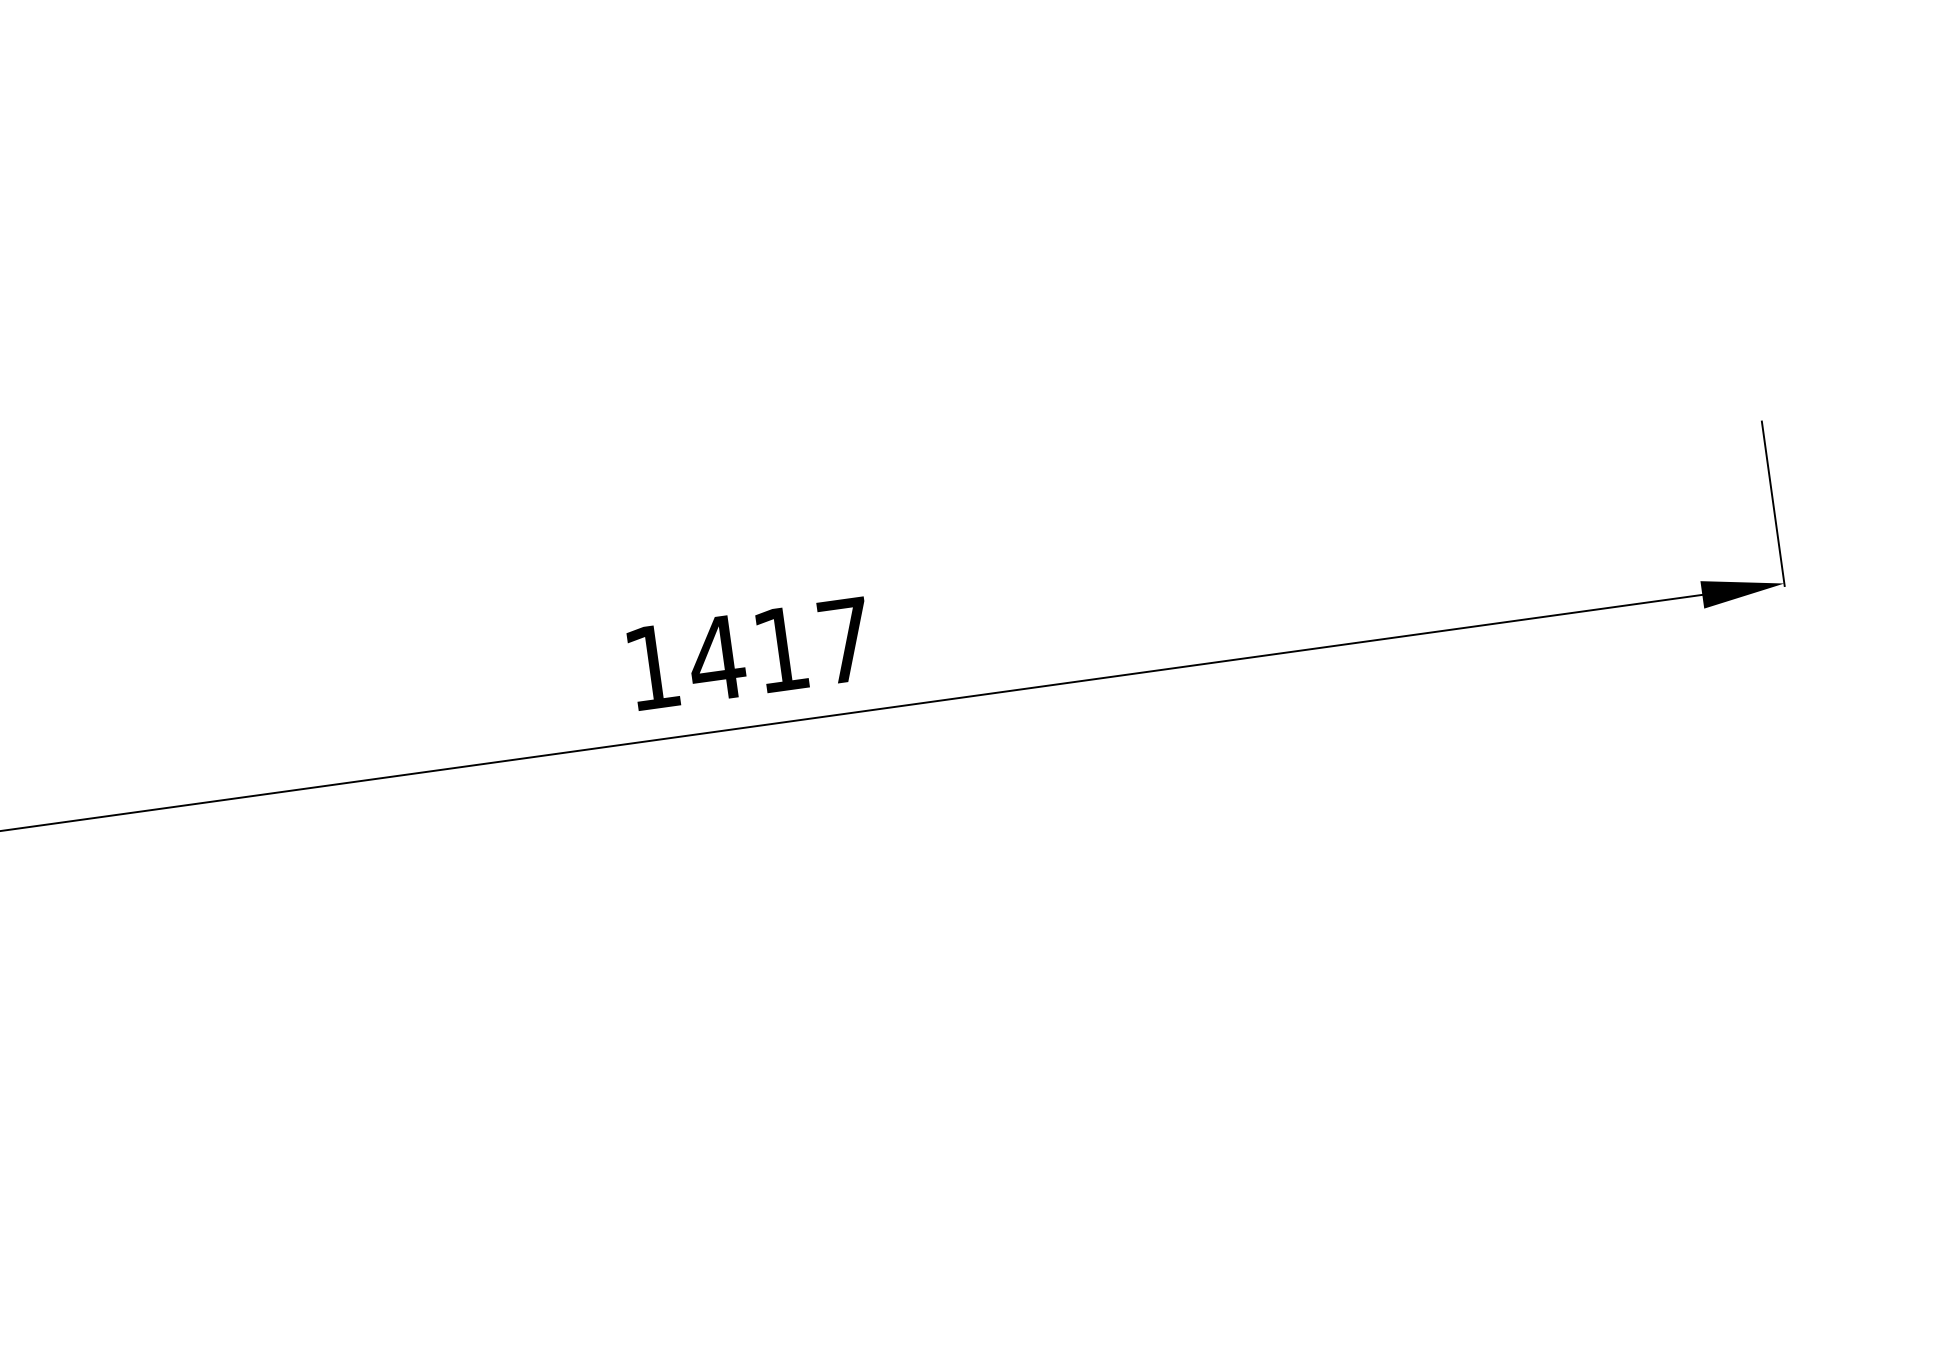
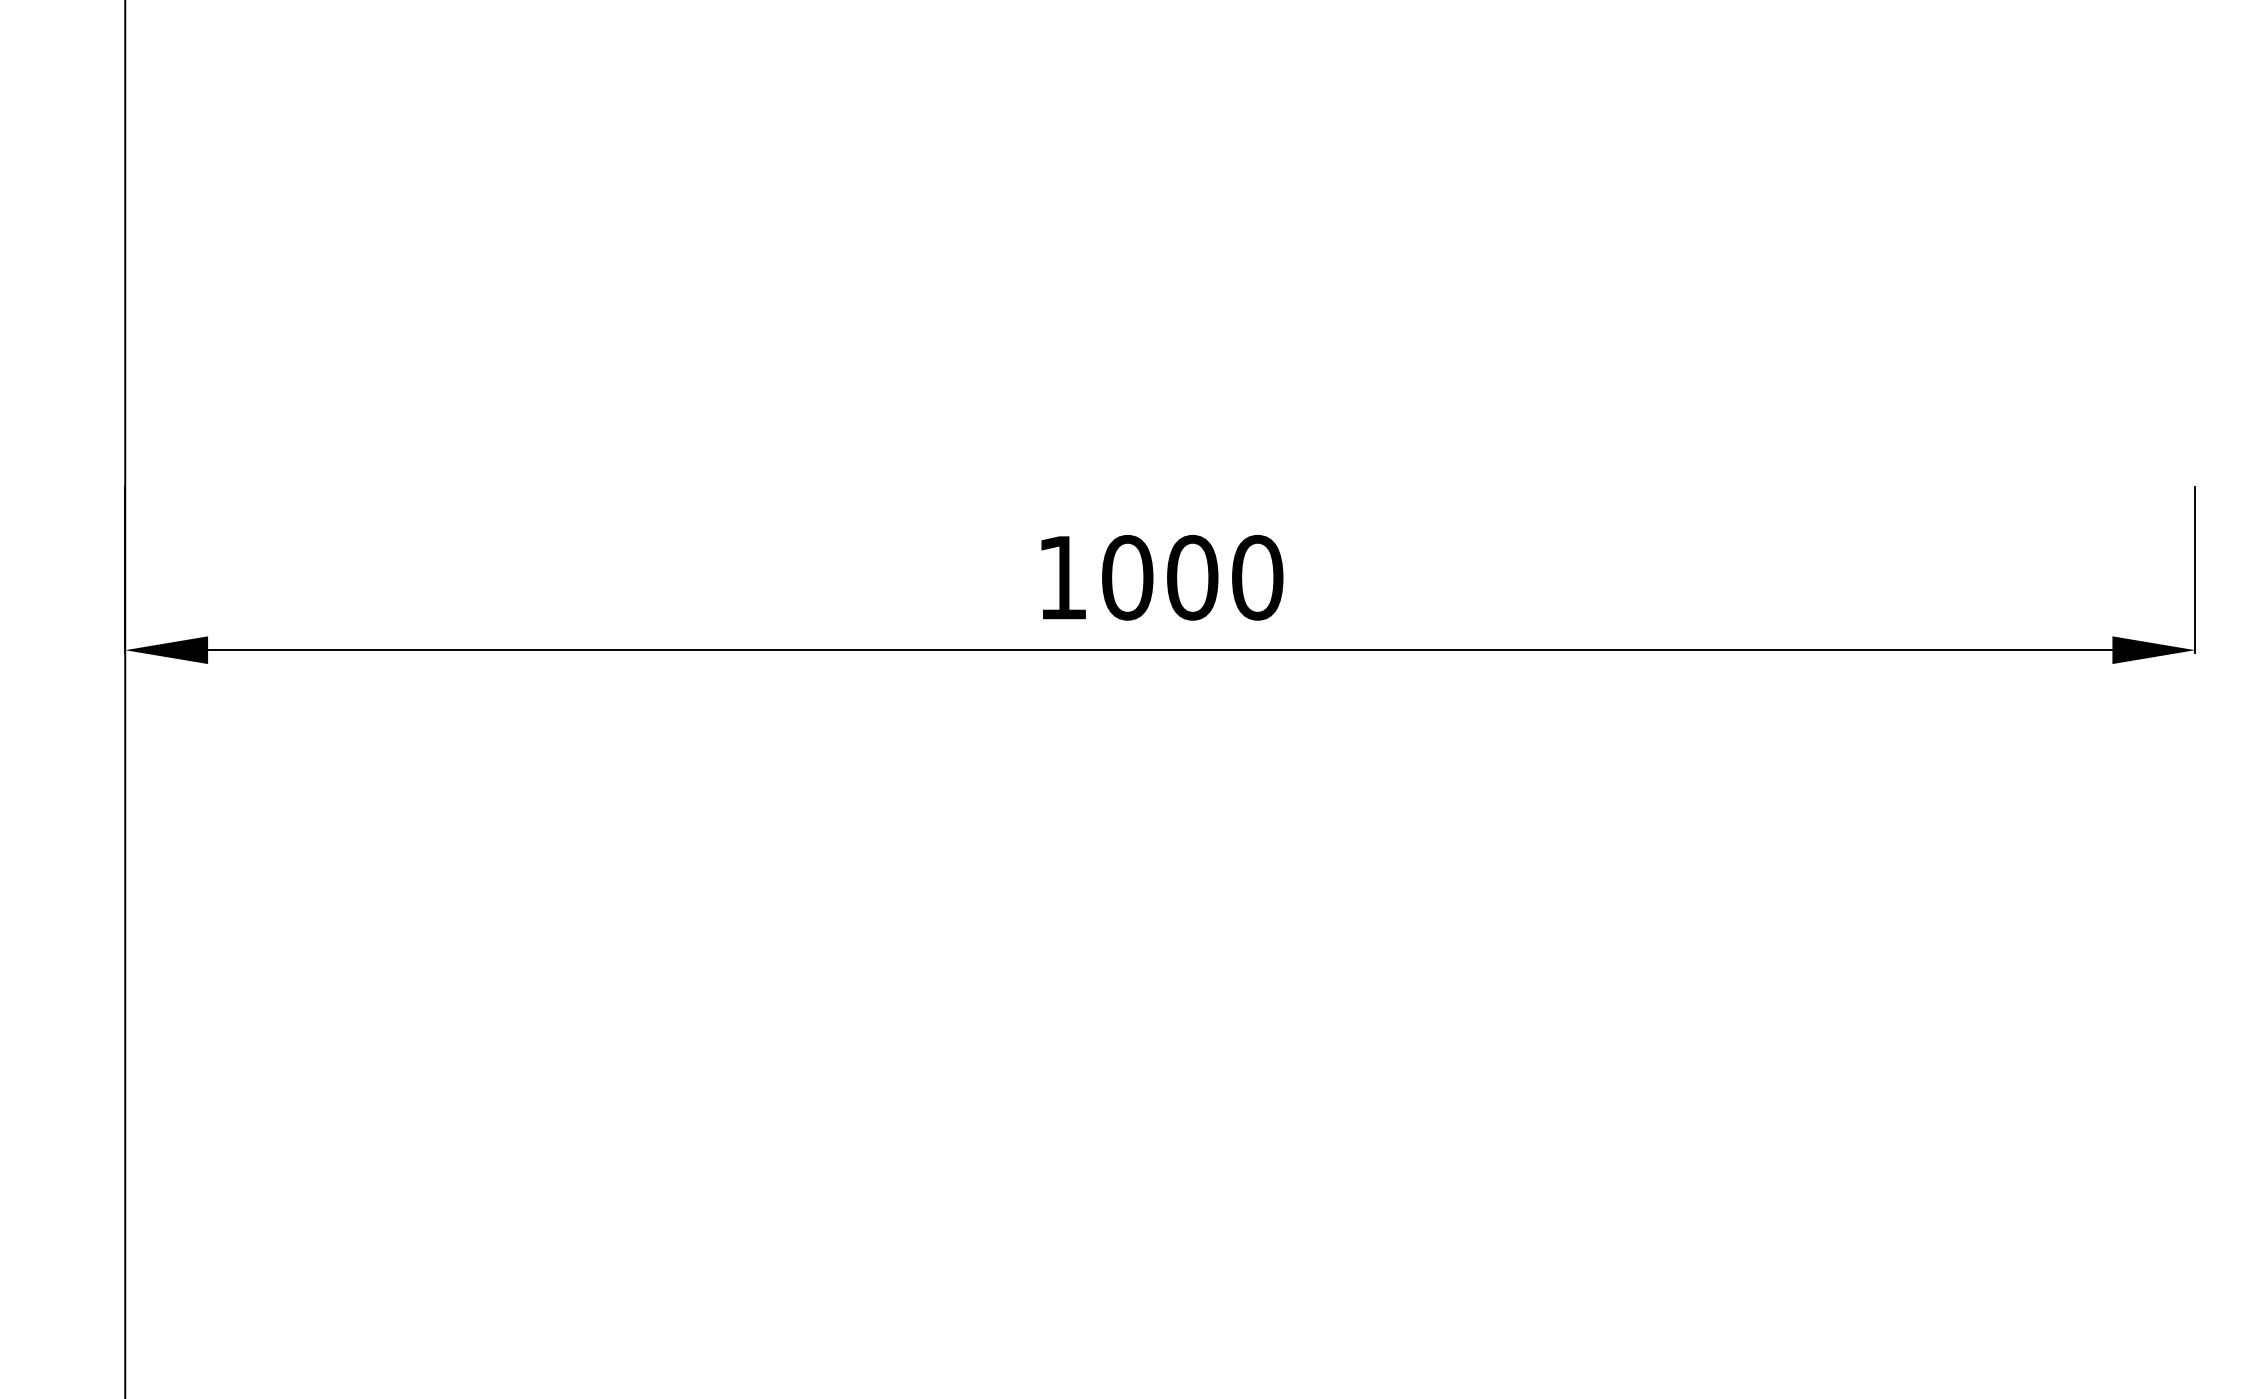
text: (780, 649) -> (1191, 577), 1417 -> 1000

